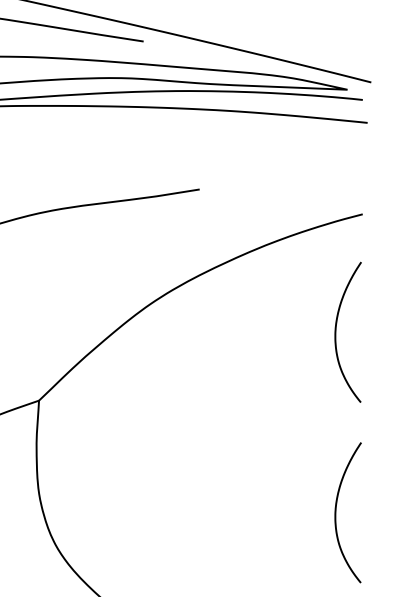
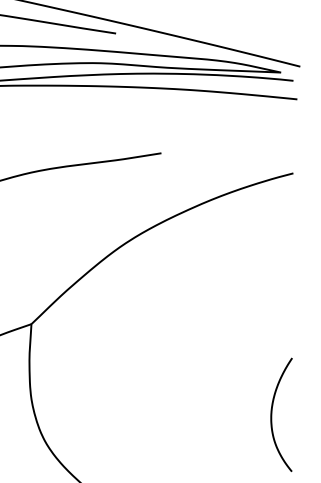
curve: (336, 331) -> (272, 268), removed

